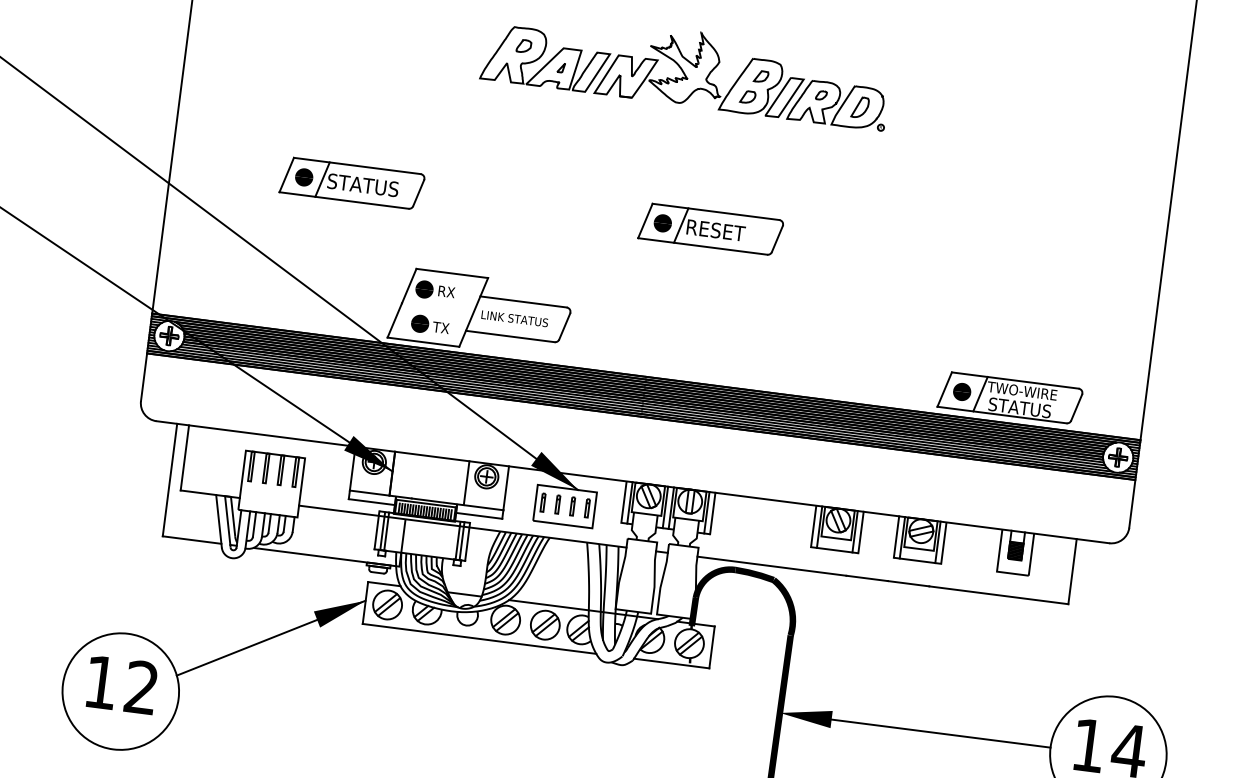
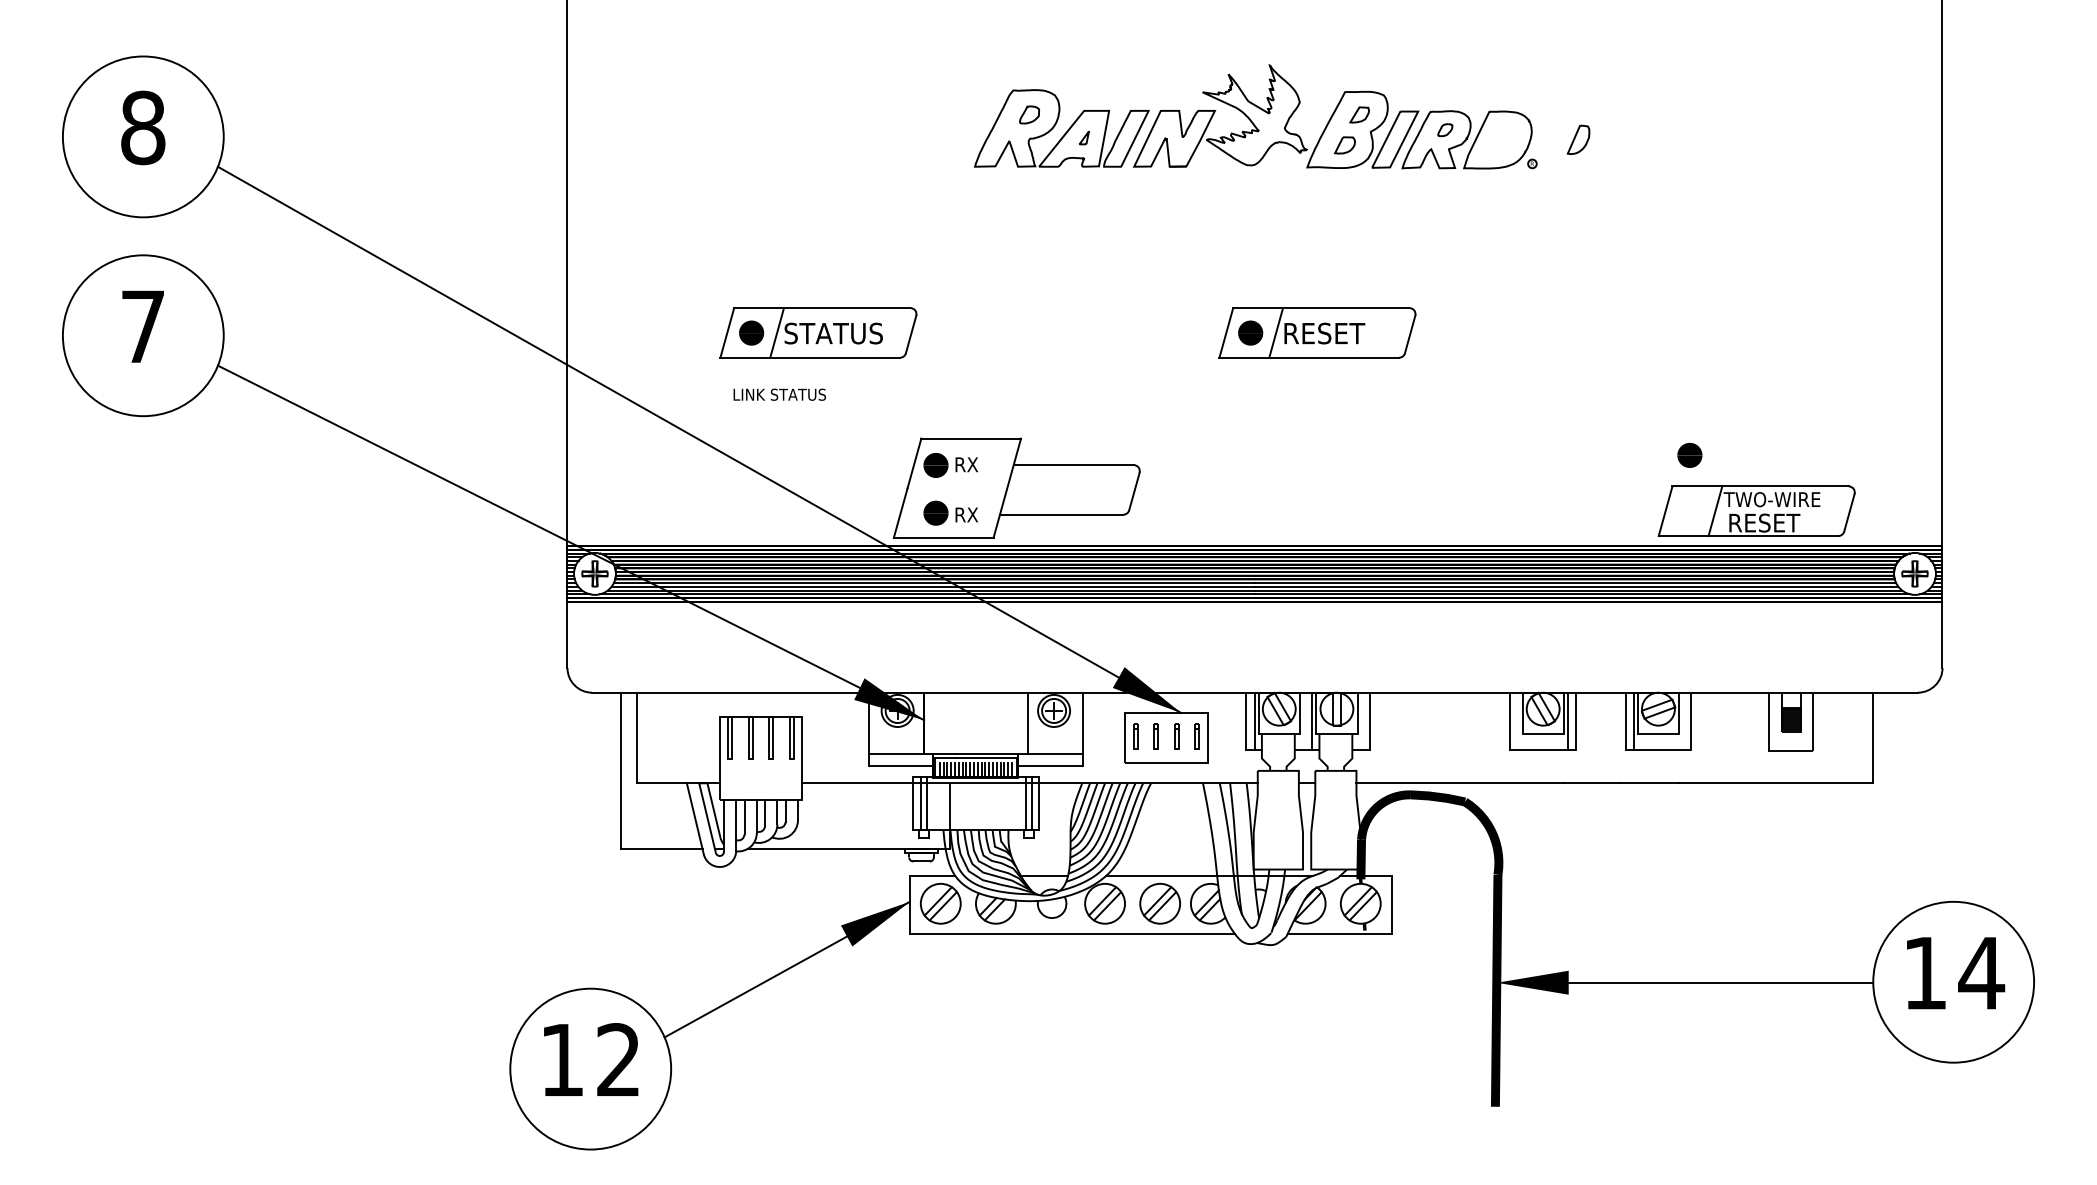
part: (860, 107) -> (1578, 139), moved
text: (514, 318) -> (779, 394), moved
text: (441, 327) -> (965, 514), TX -> RX
part: (961, 391) -> (1689, 454), moved
text: (1019, 407) -> (1771, 522), STATUS -> RESET
line: (665, 507) -> (1303, 721), removed
line: (706, 512) -> (1361, 721), removed
line: (819, 527) -> (1518, 721), removed
line: (938, 542) -> (1683, 721), removed

